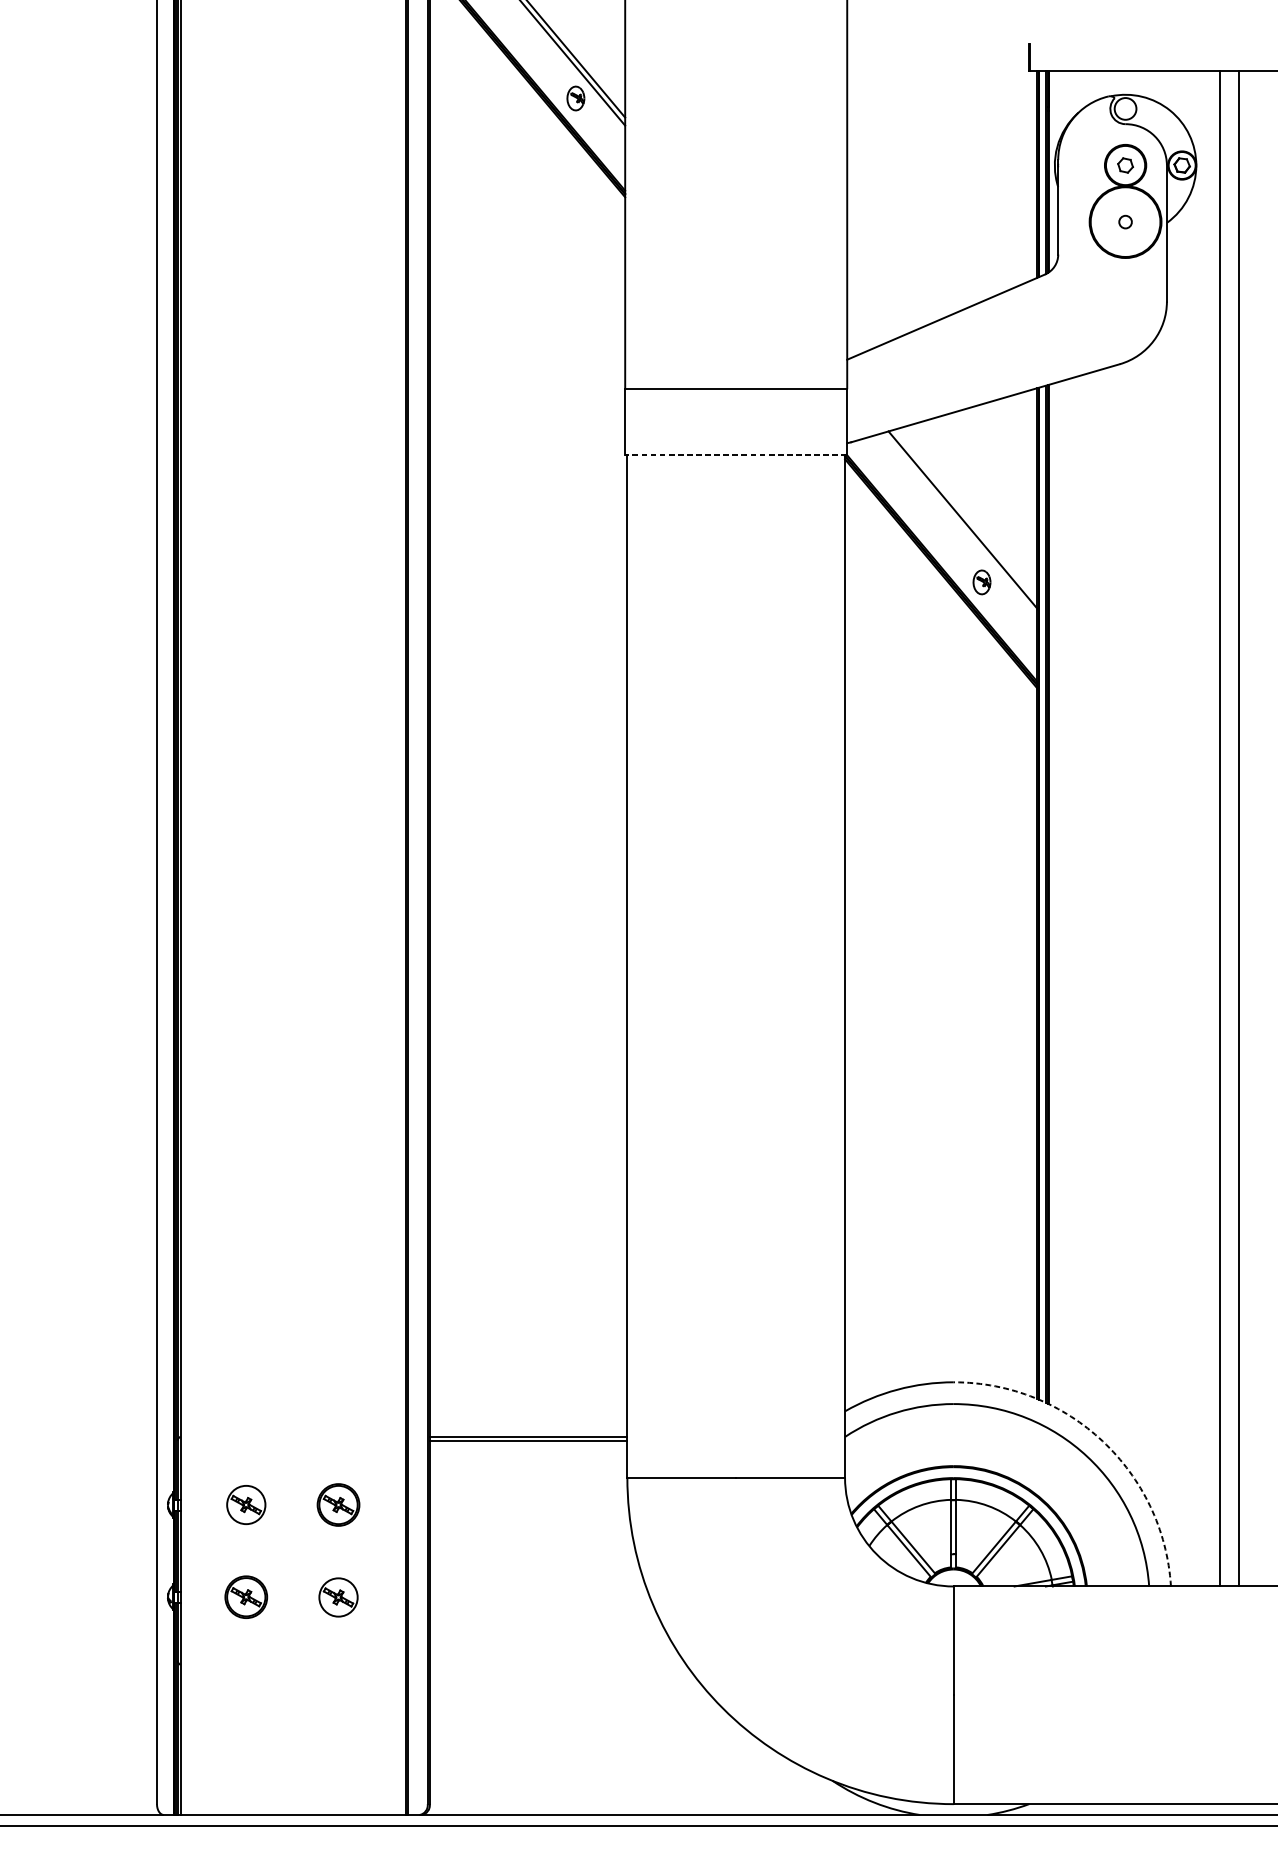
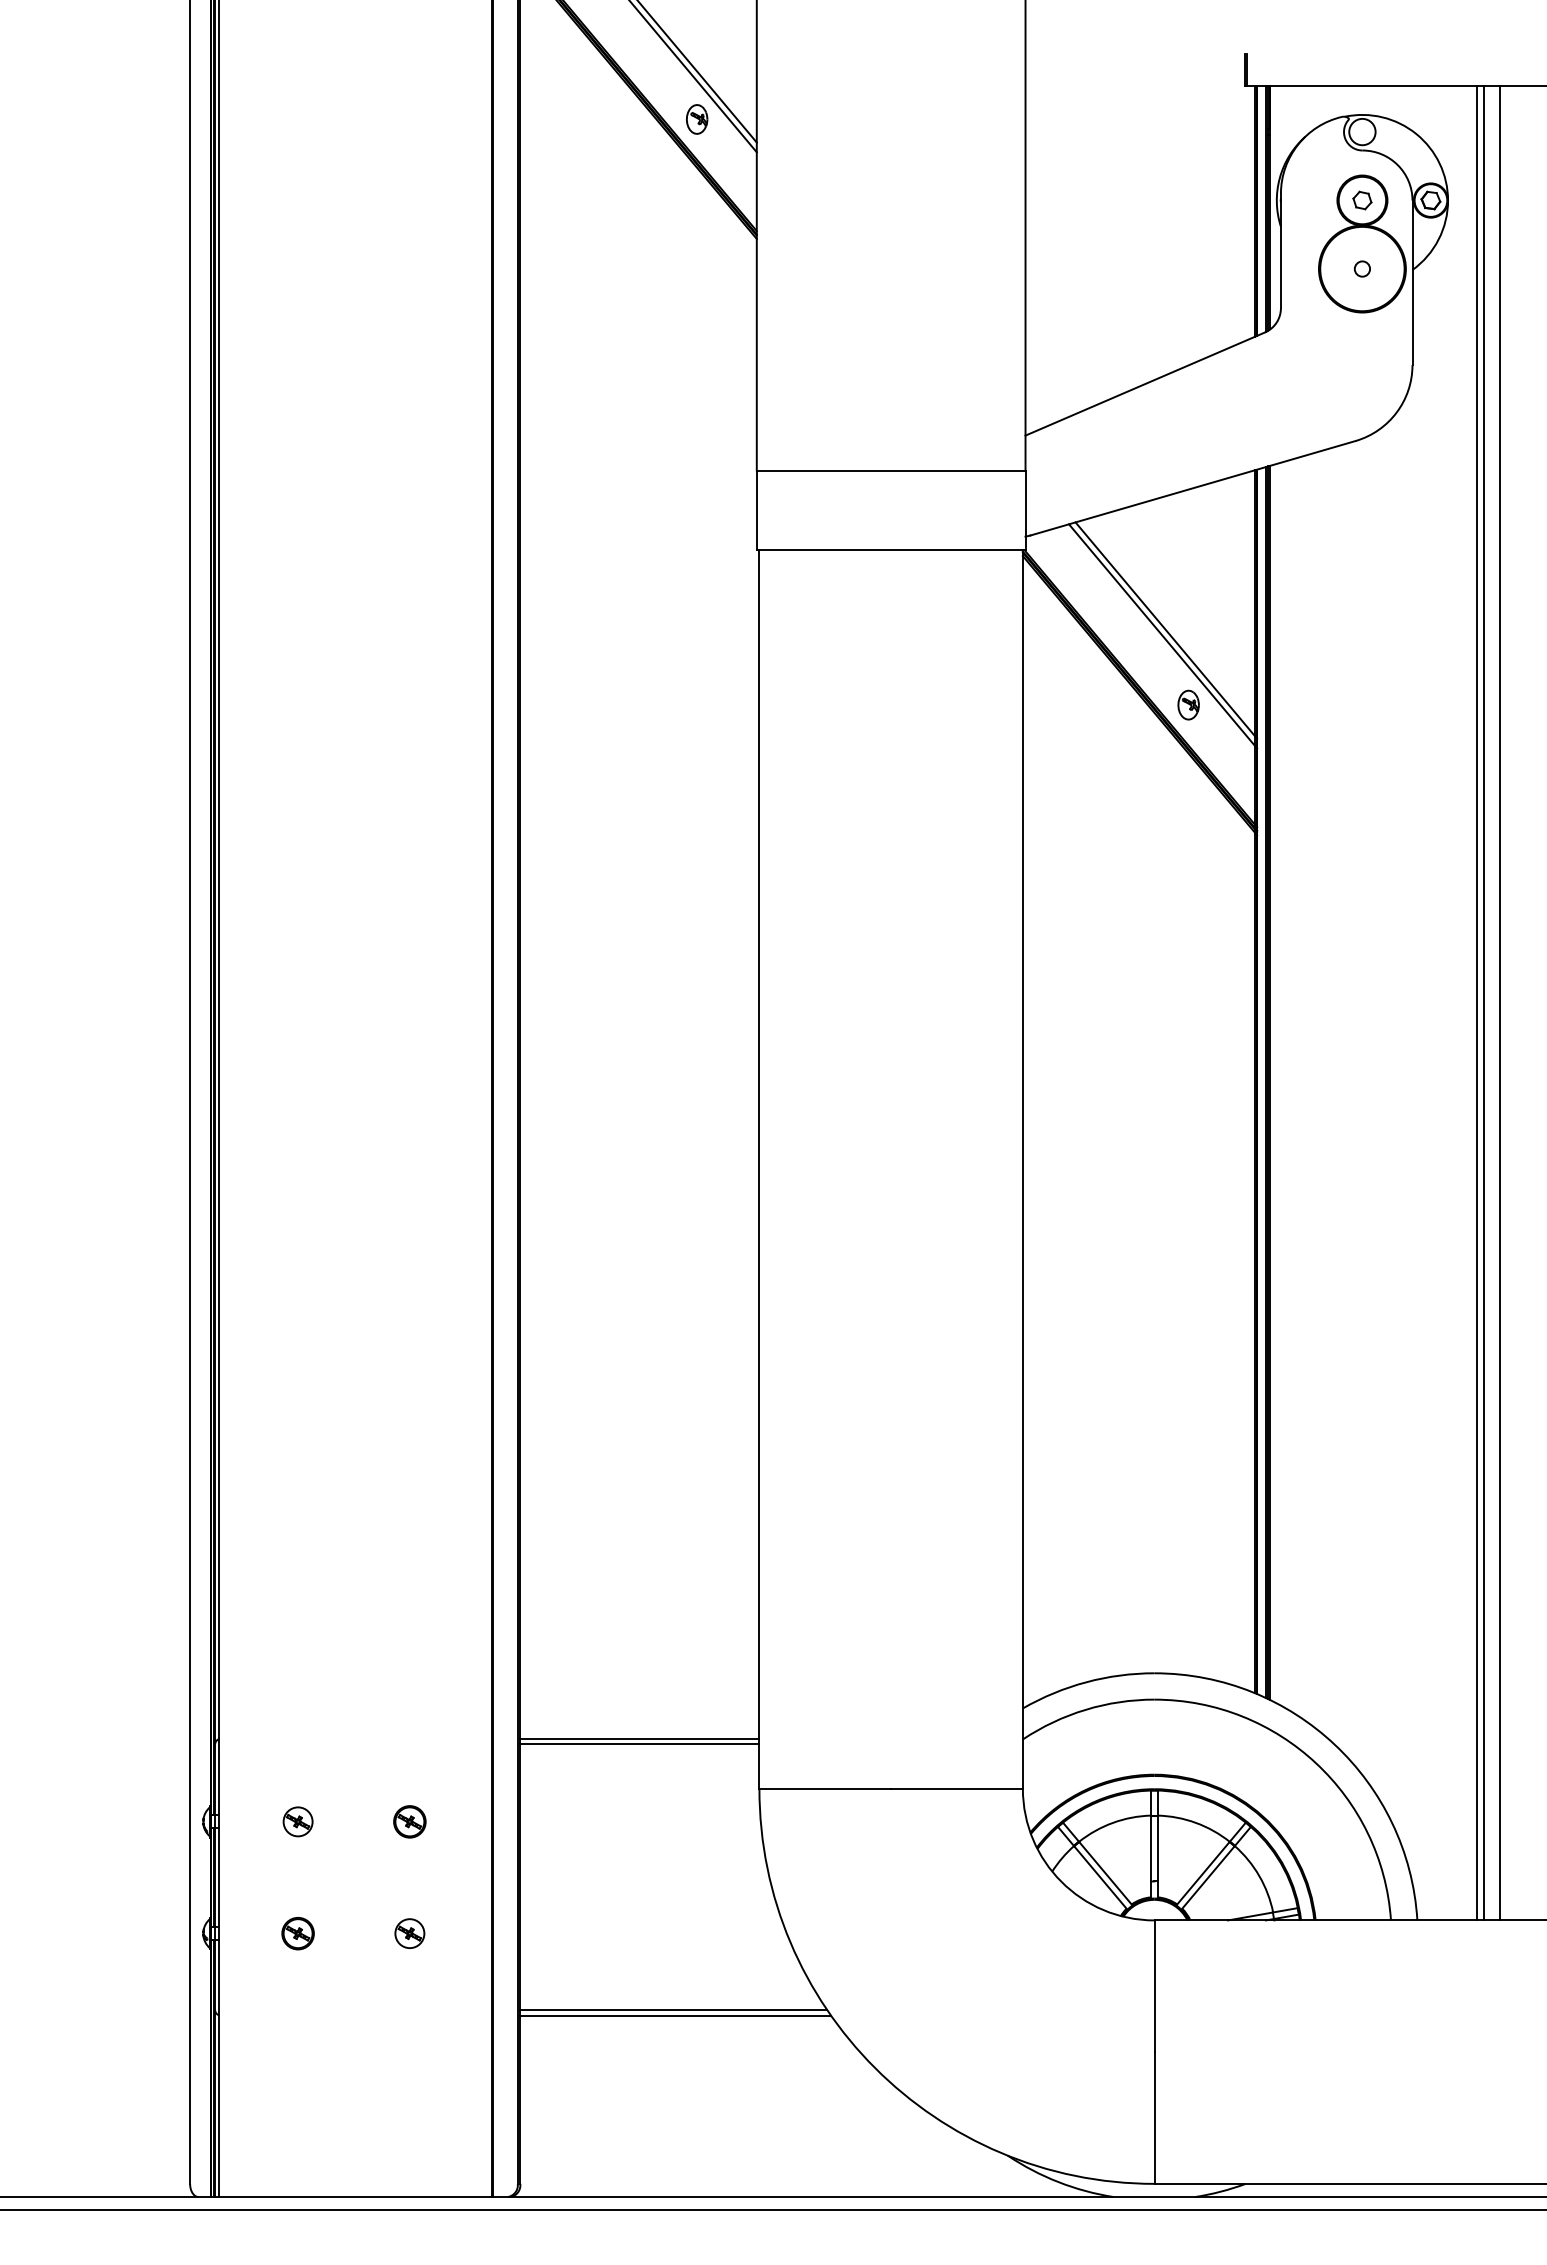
line: (735, 454) -> (890, 550), dashed -> solid
line: (960, 525) -> (1162, 636), added
line: (1225, 828) -> (1483, 1002), added
arc: (1102, 1441) -> (1334, 1744), dashed -> solid
part: (245, 1504) -> (297, 1821), size x0.62
part: (338, 1504) -> (409, 1821), size x0.62
part: (245, 1597) -> (297, 1933), size x0.62
part: (338, 1597) -> (409, 1933), size x0.62
line: (556, 1660) -> (673, 2009), added
line: (558, 1665) -> (675, 2015), added

